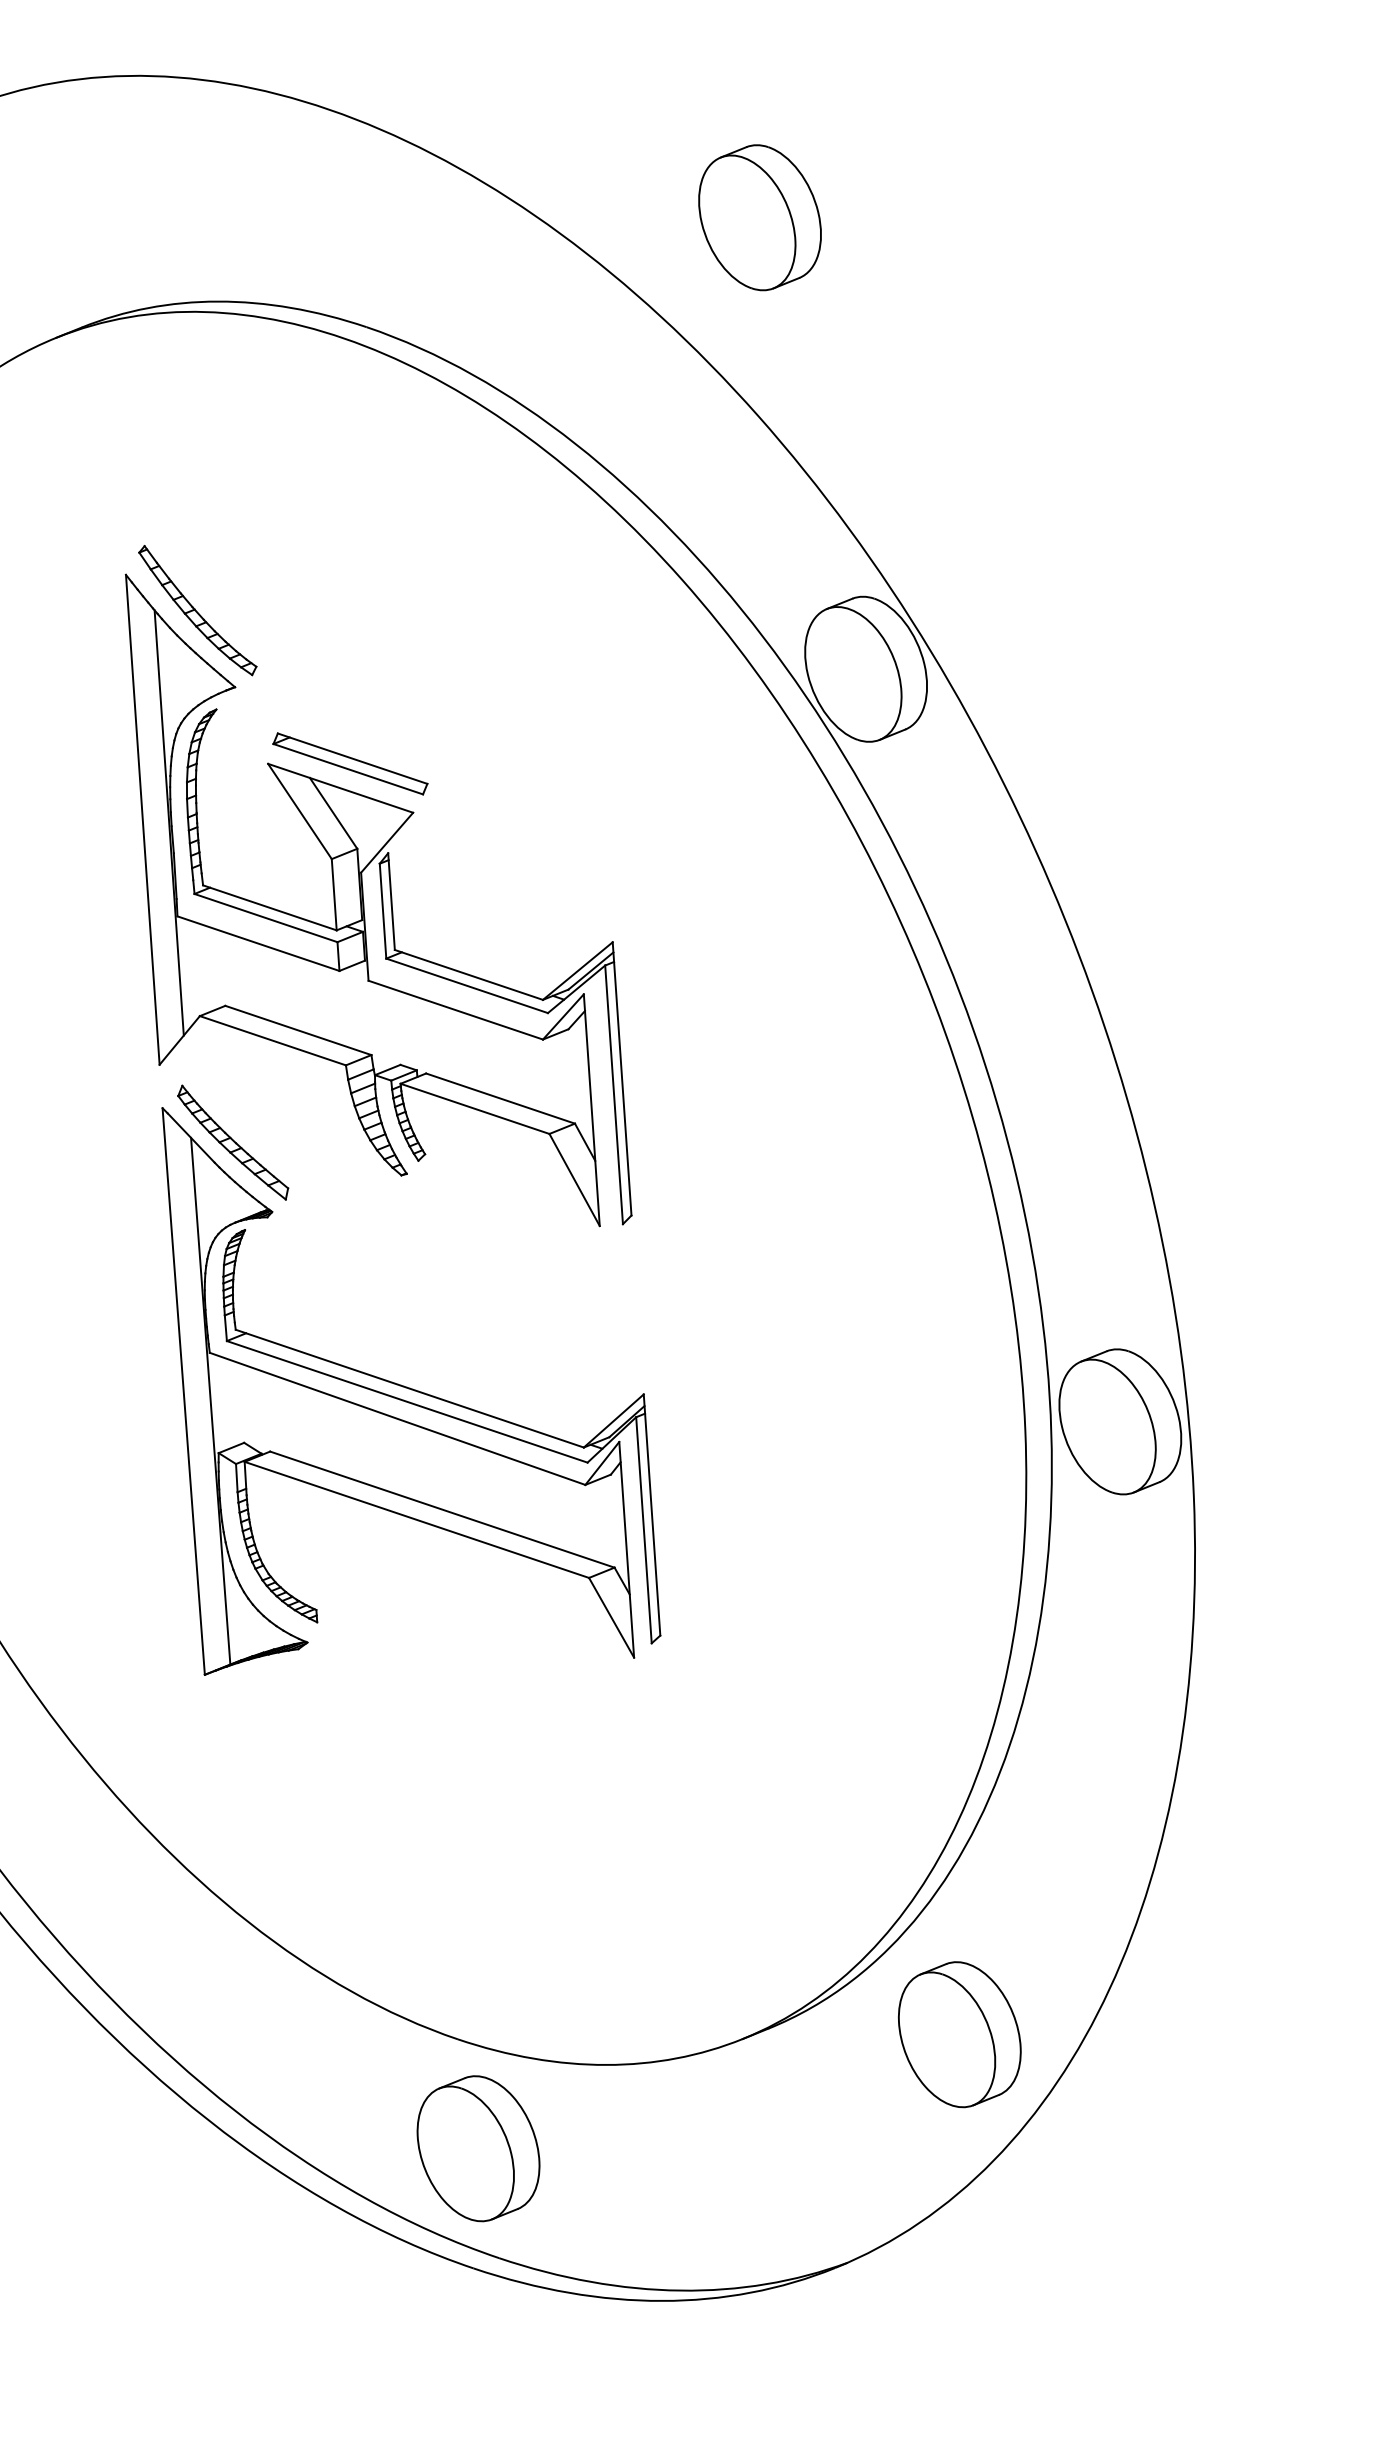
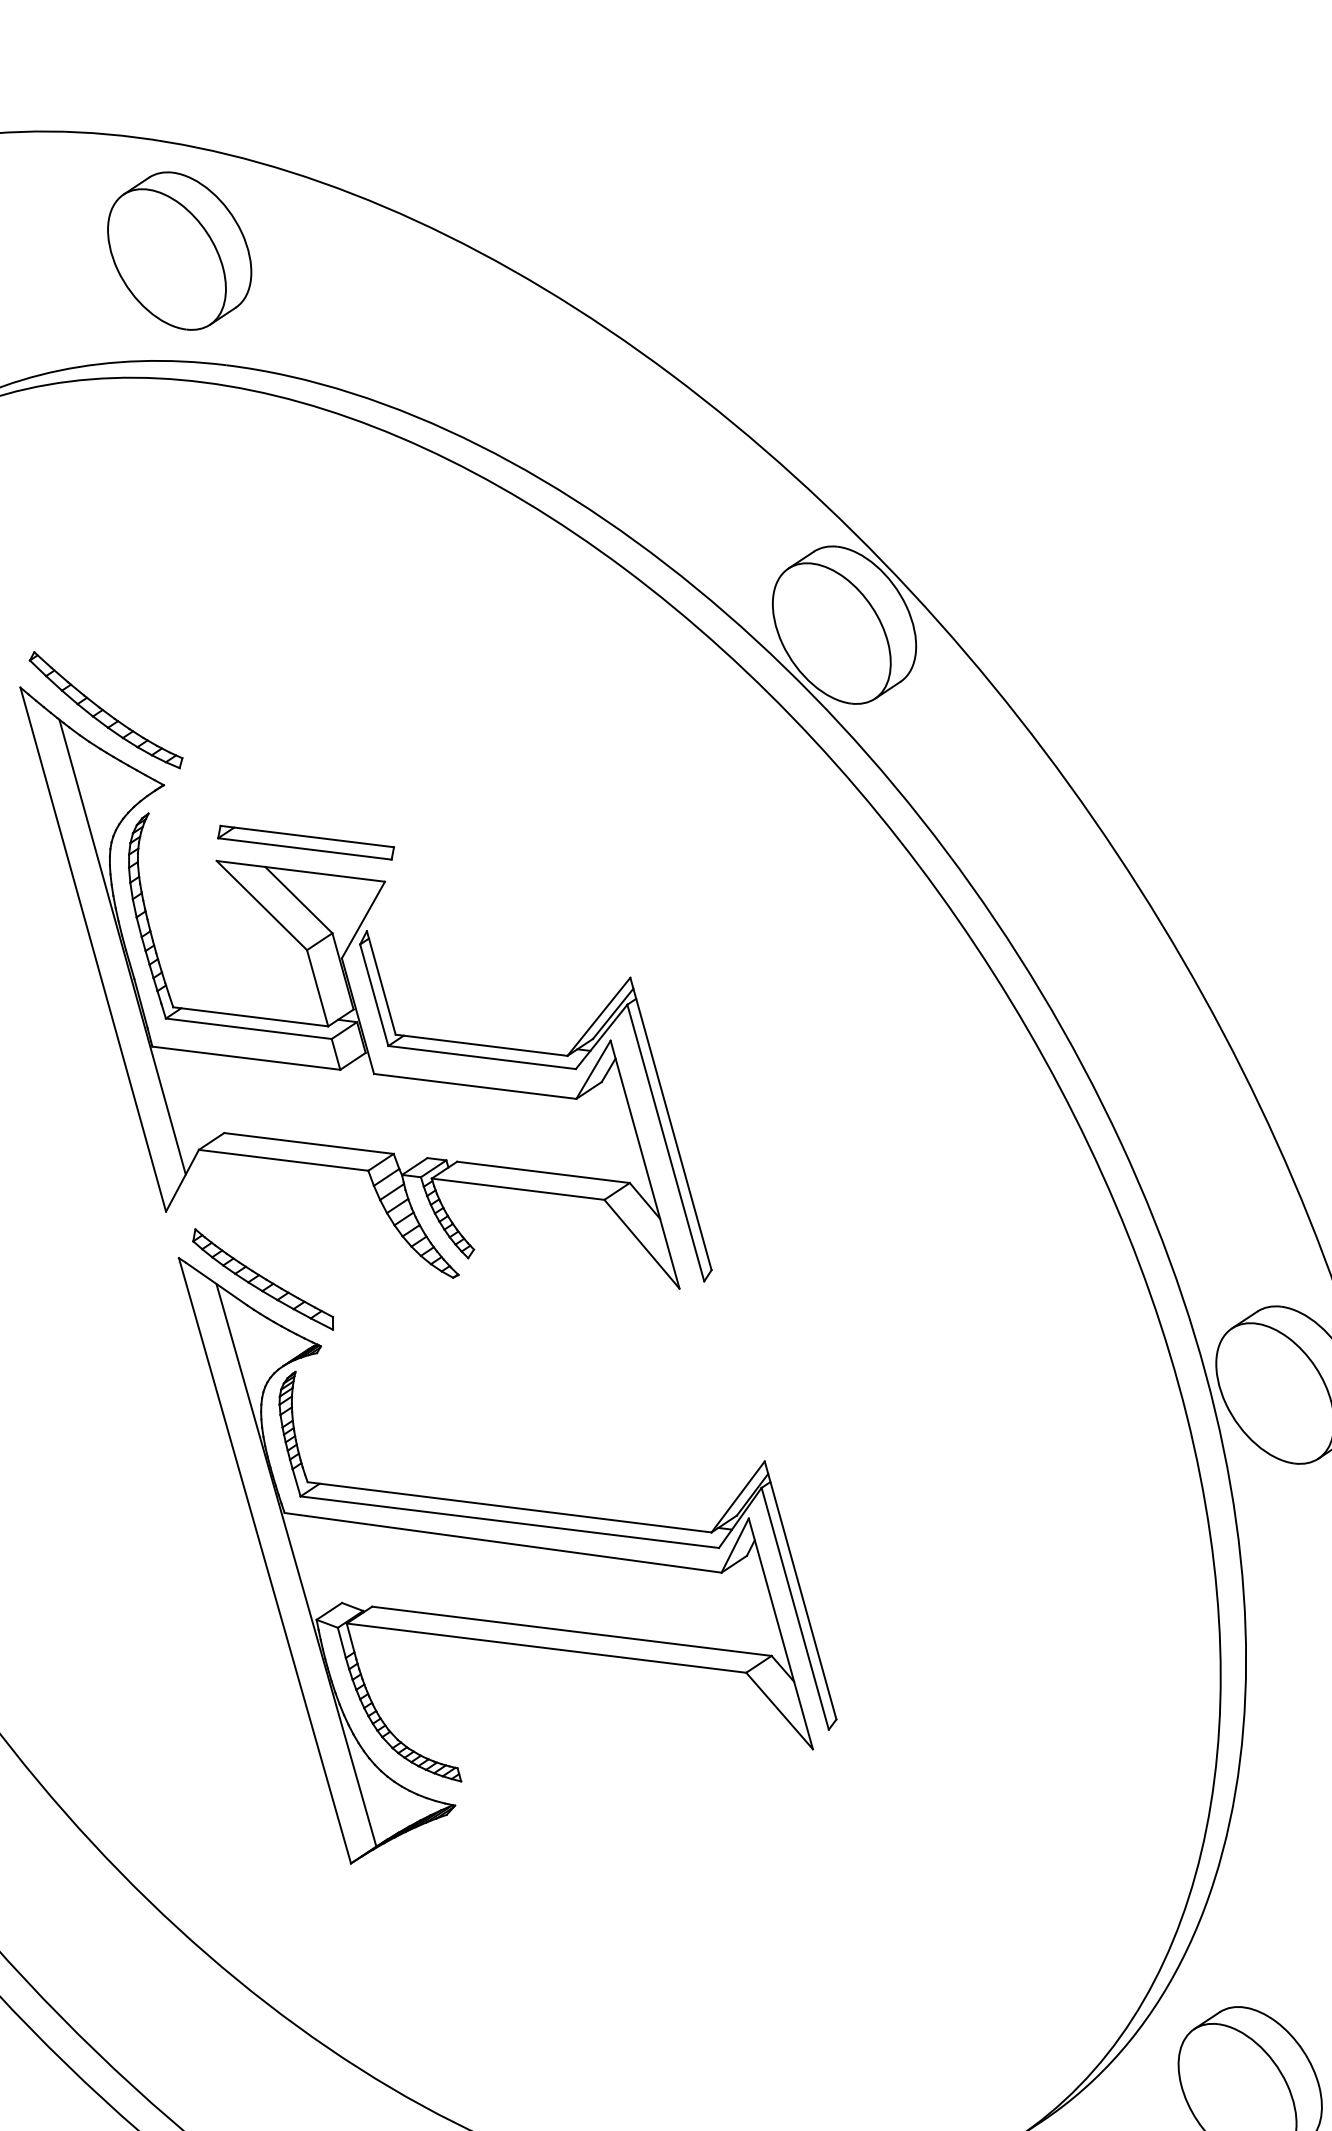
part: (759, 217) -> (179, 250), moved

